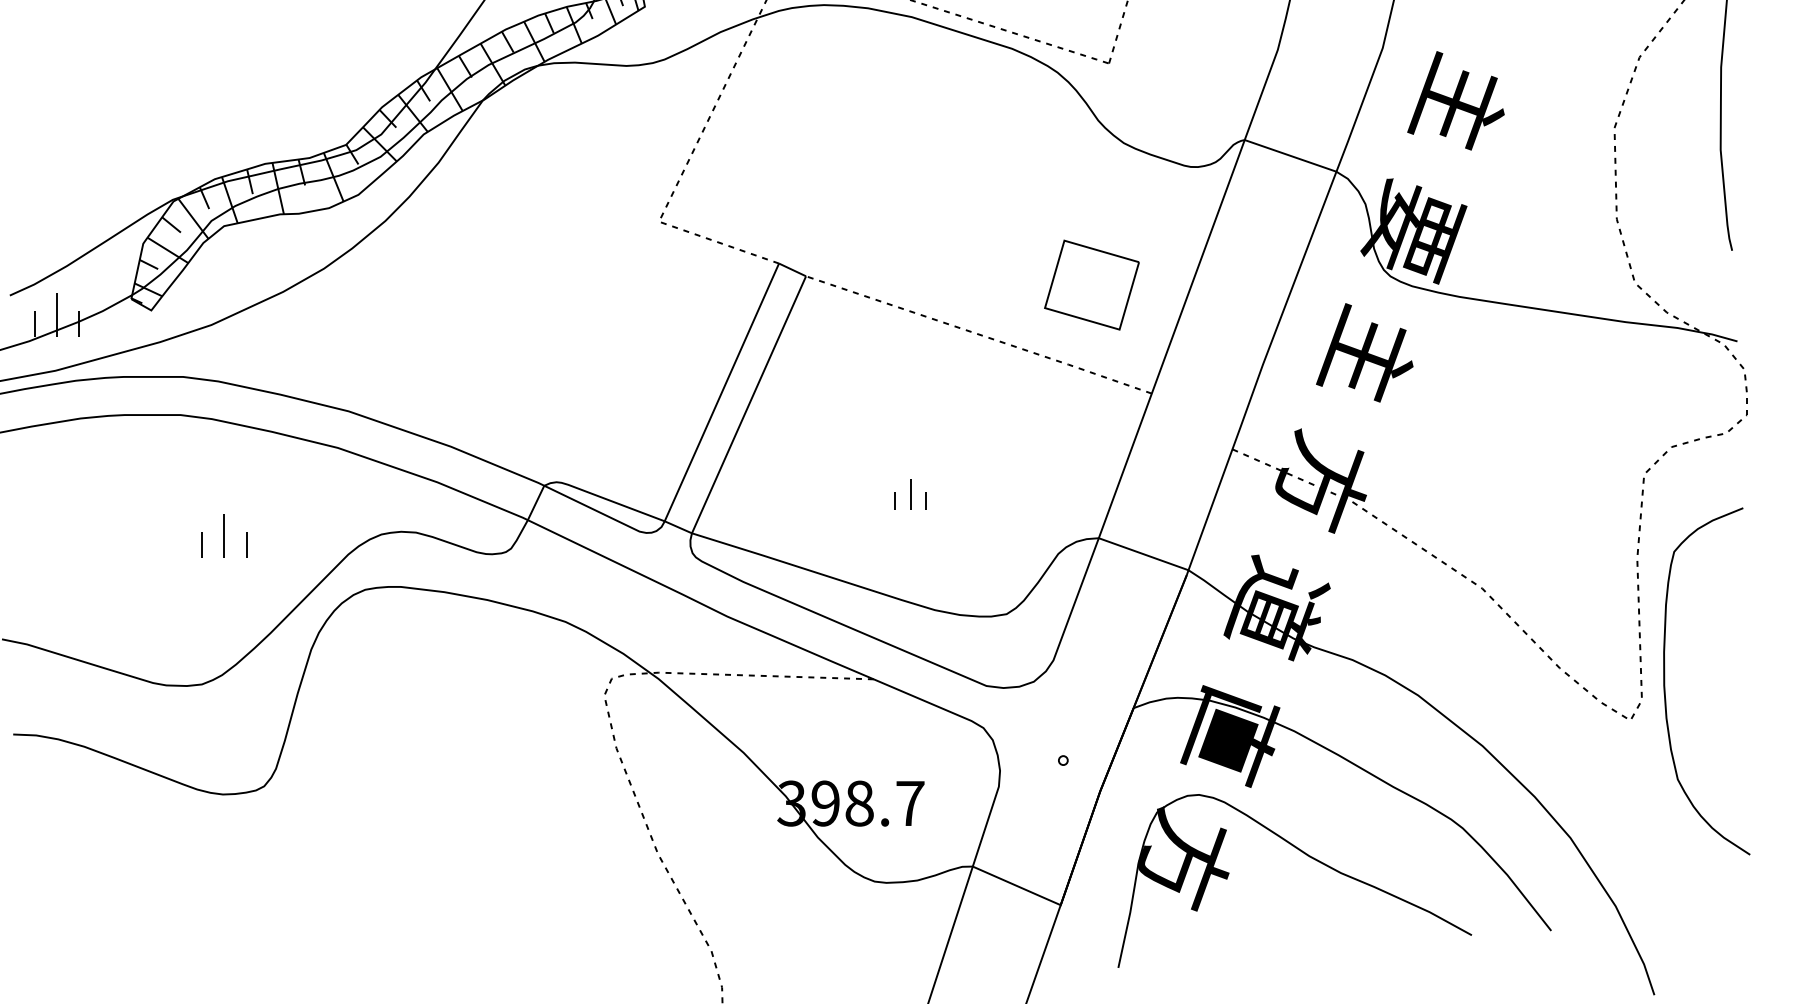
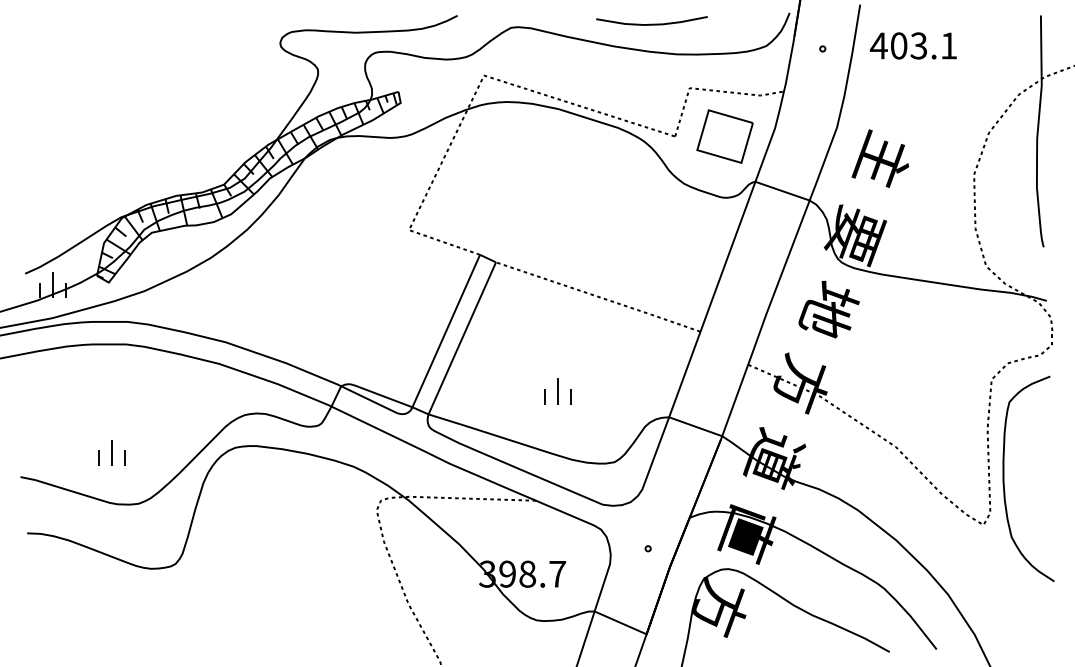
part: (1090, 284) -> (724, 136), moved
text: (1368, 354) -> (828, 308), 主 -> 地
part: (910, 494) -> (557, 391), size x1.43
part: (223, 535) -> (111, 452), moved
curve: (1665, 680) -> (1004, 478), moved

